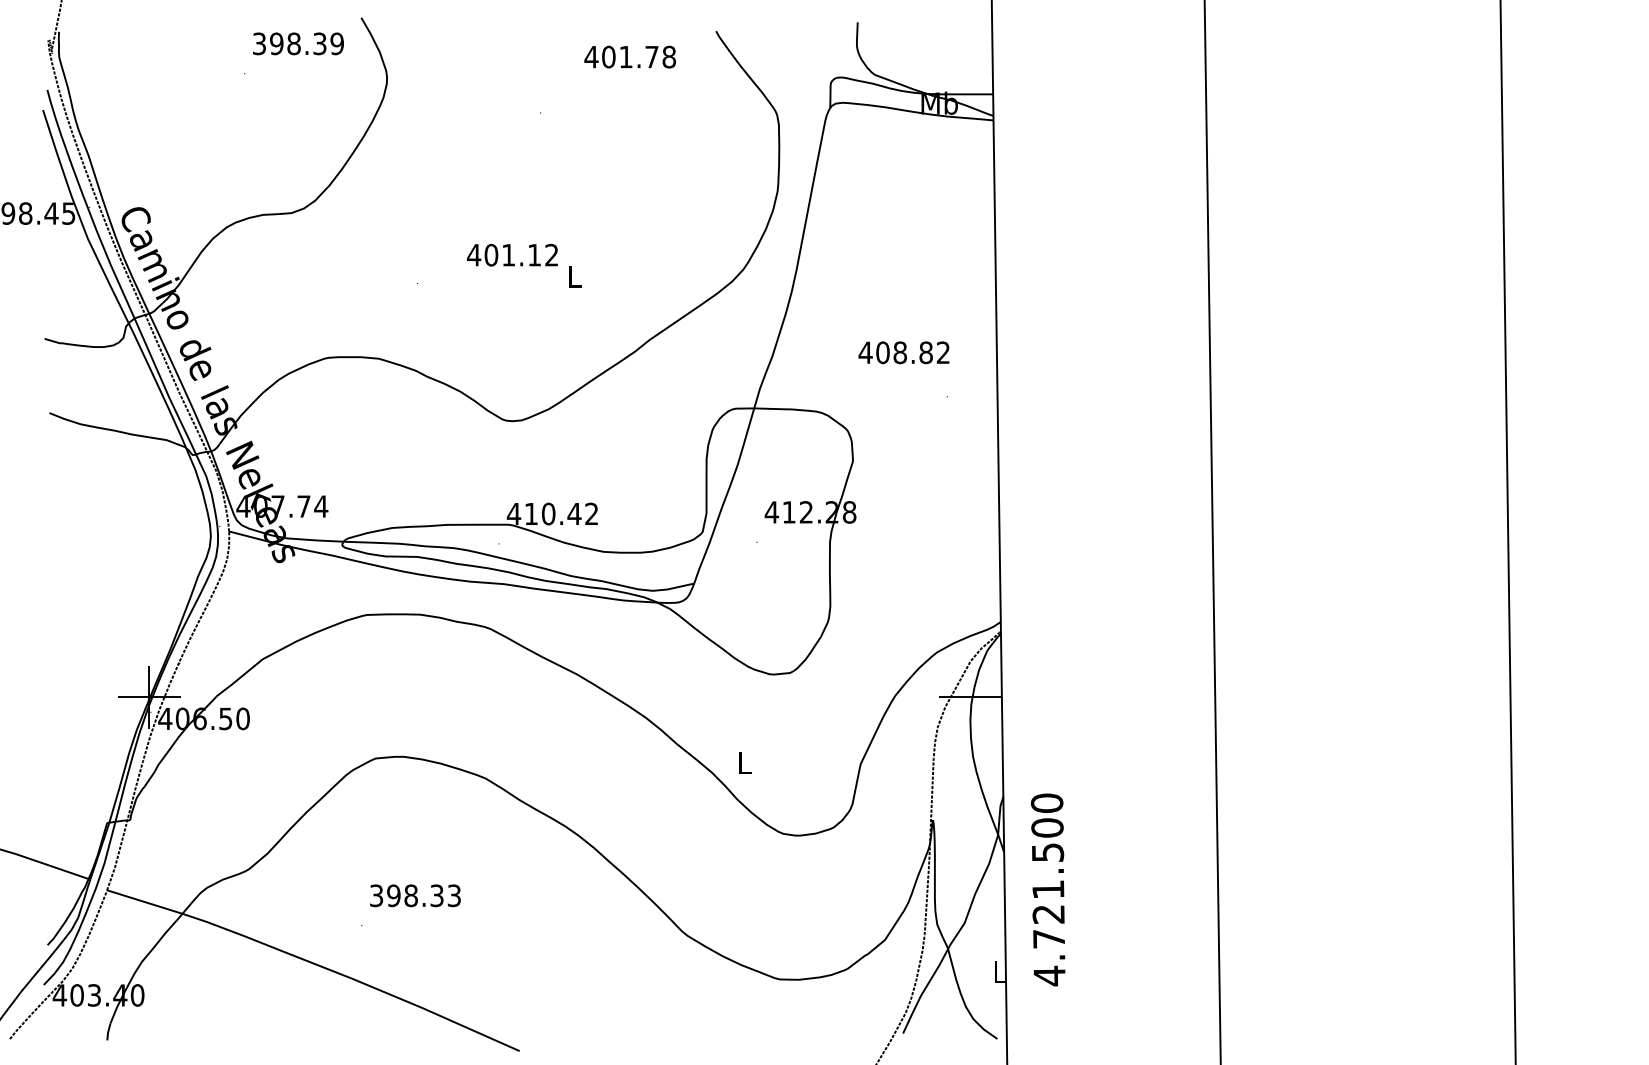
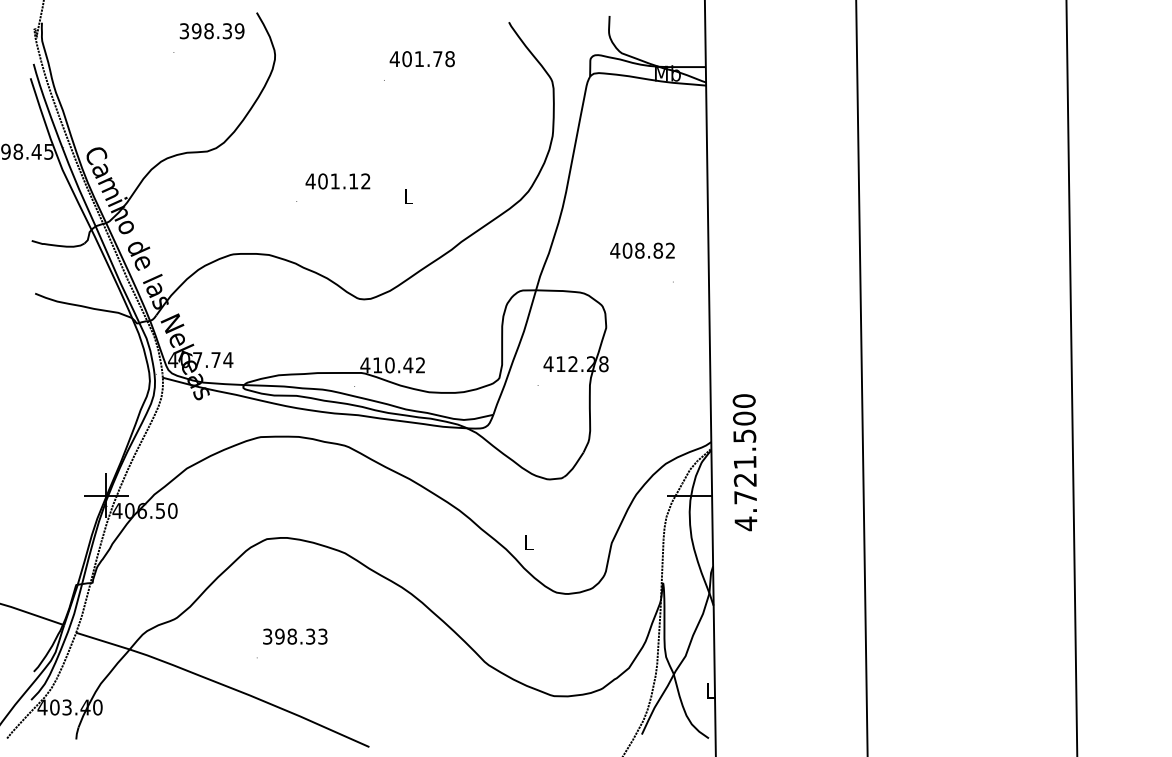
text: (629, 56) -> (421, 58), moved
text: (512, 254) -> (337, 180), moved
text: (1048, 889) -> (745, 462), moved

